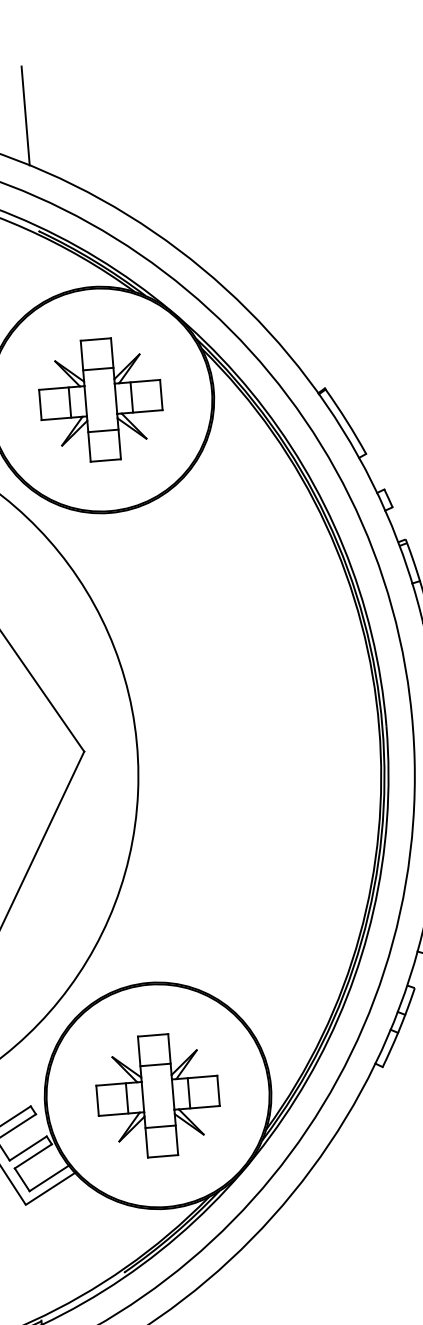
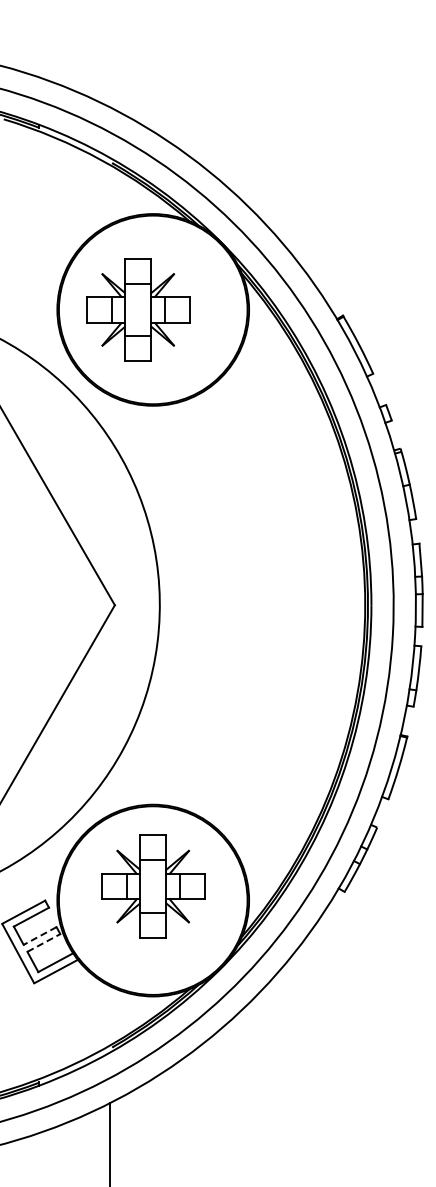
line: (25, 116) -> (109, 65), removed
part: (101, 399) -> (138, 309), moved
part: (158, 1095) -> (153, 886), moved
line: (28, 1149) -> (40, 936), solid -> dashed
line: (32, 1155) -> (43, 942), solid -> dashed

